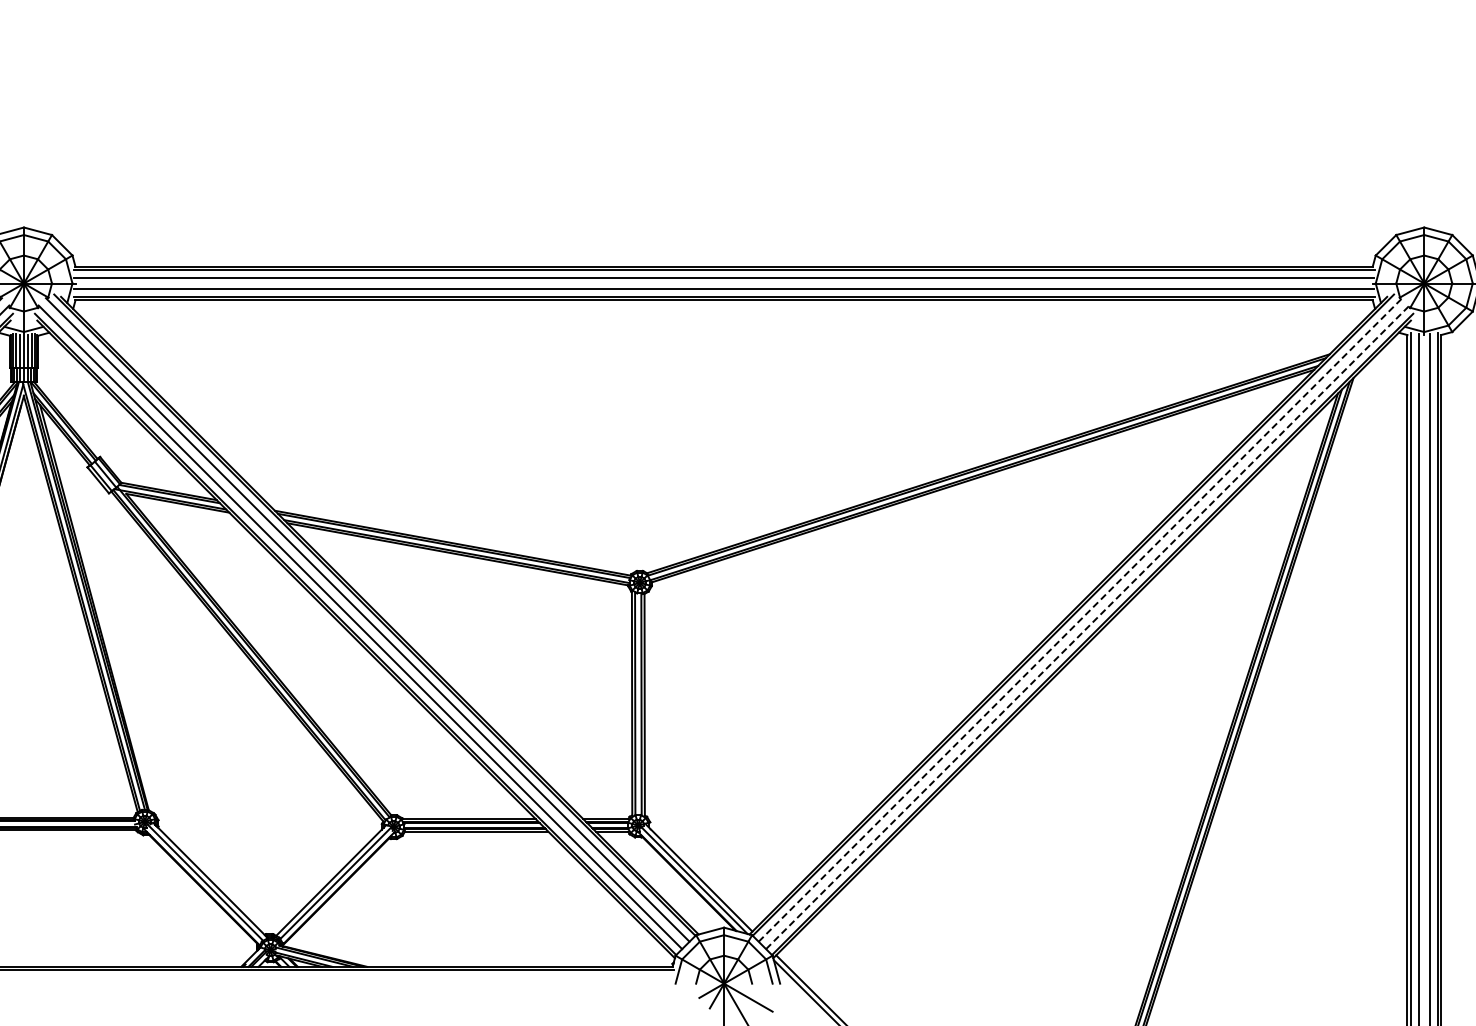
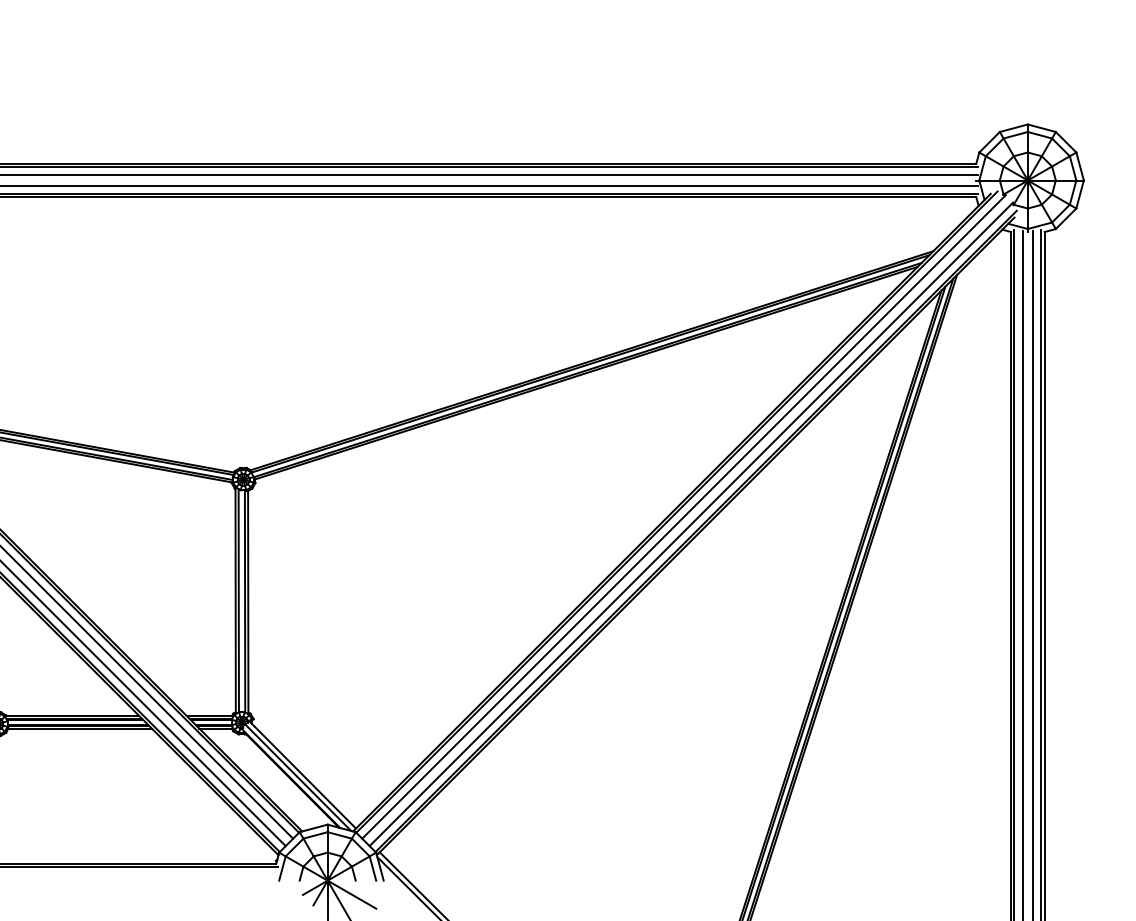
line: (1080, 619) -> (684, 516), dashed -> solid
line: (1088, 626) -> (692, 523), dashed -> solid

